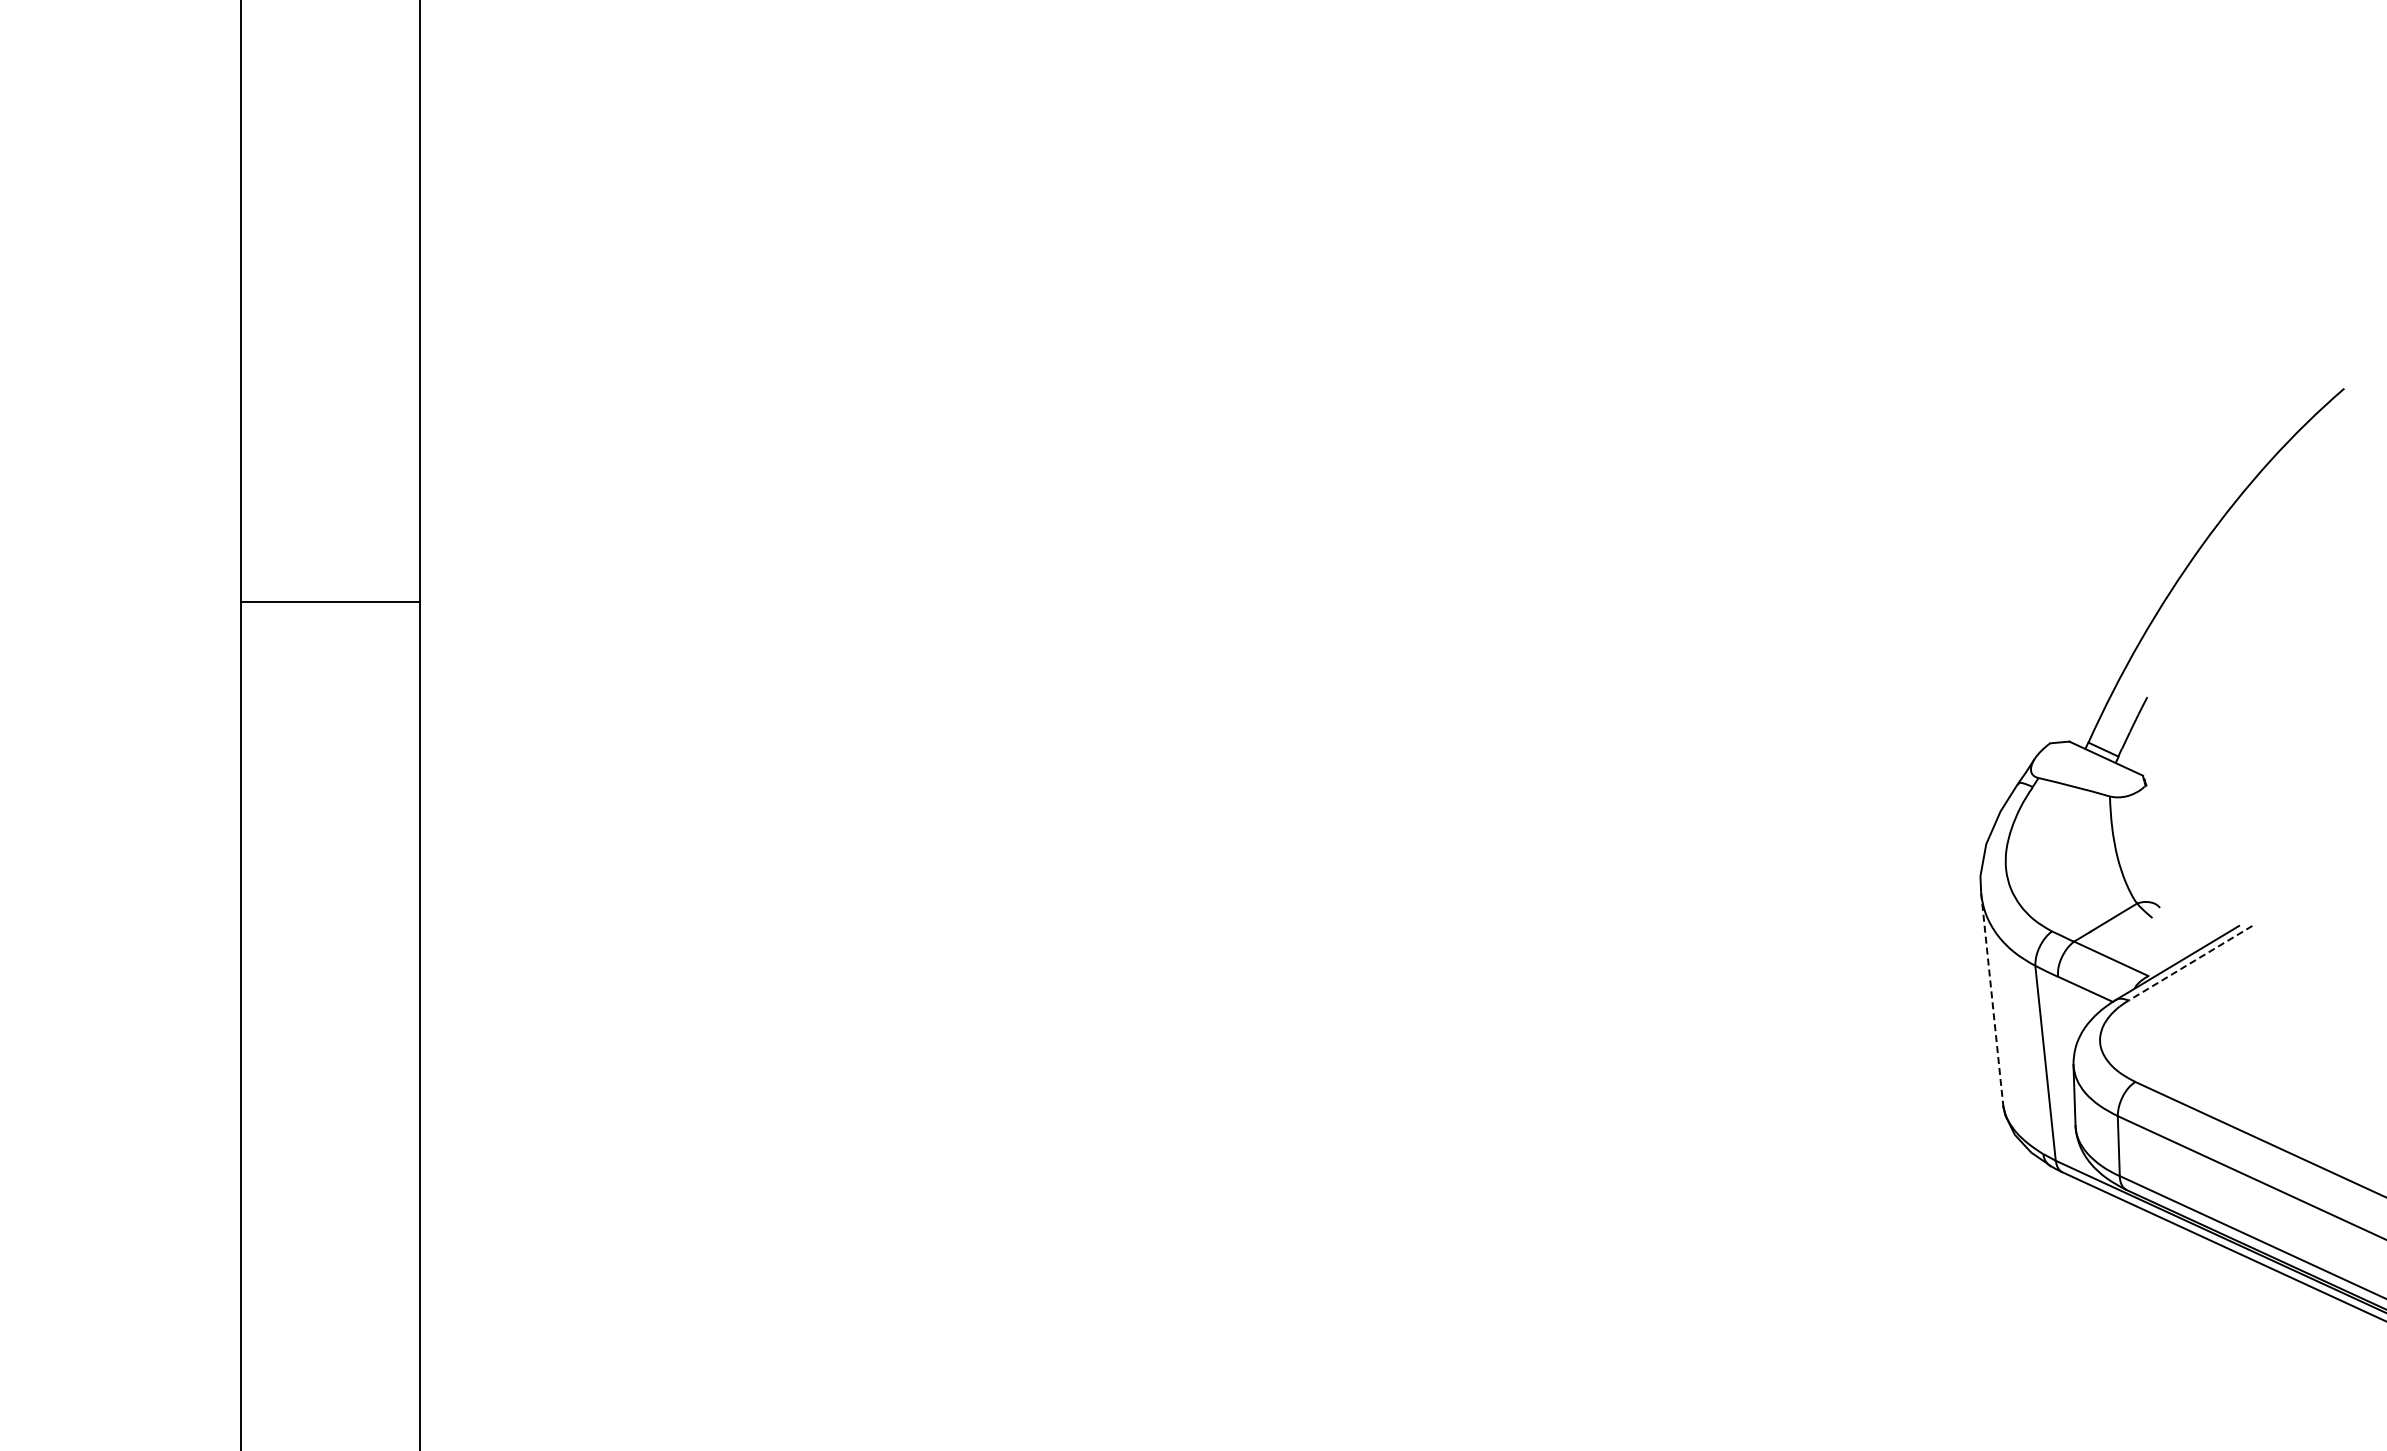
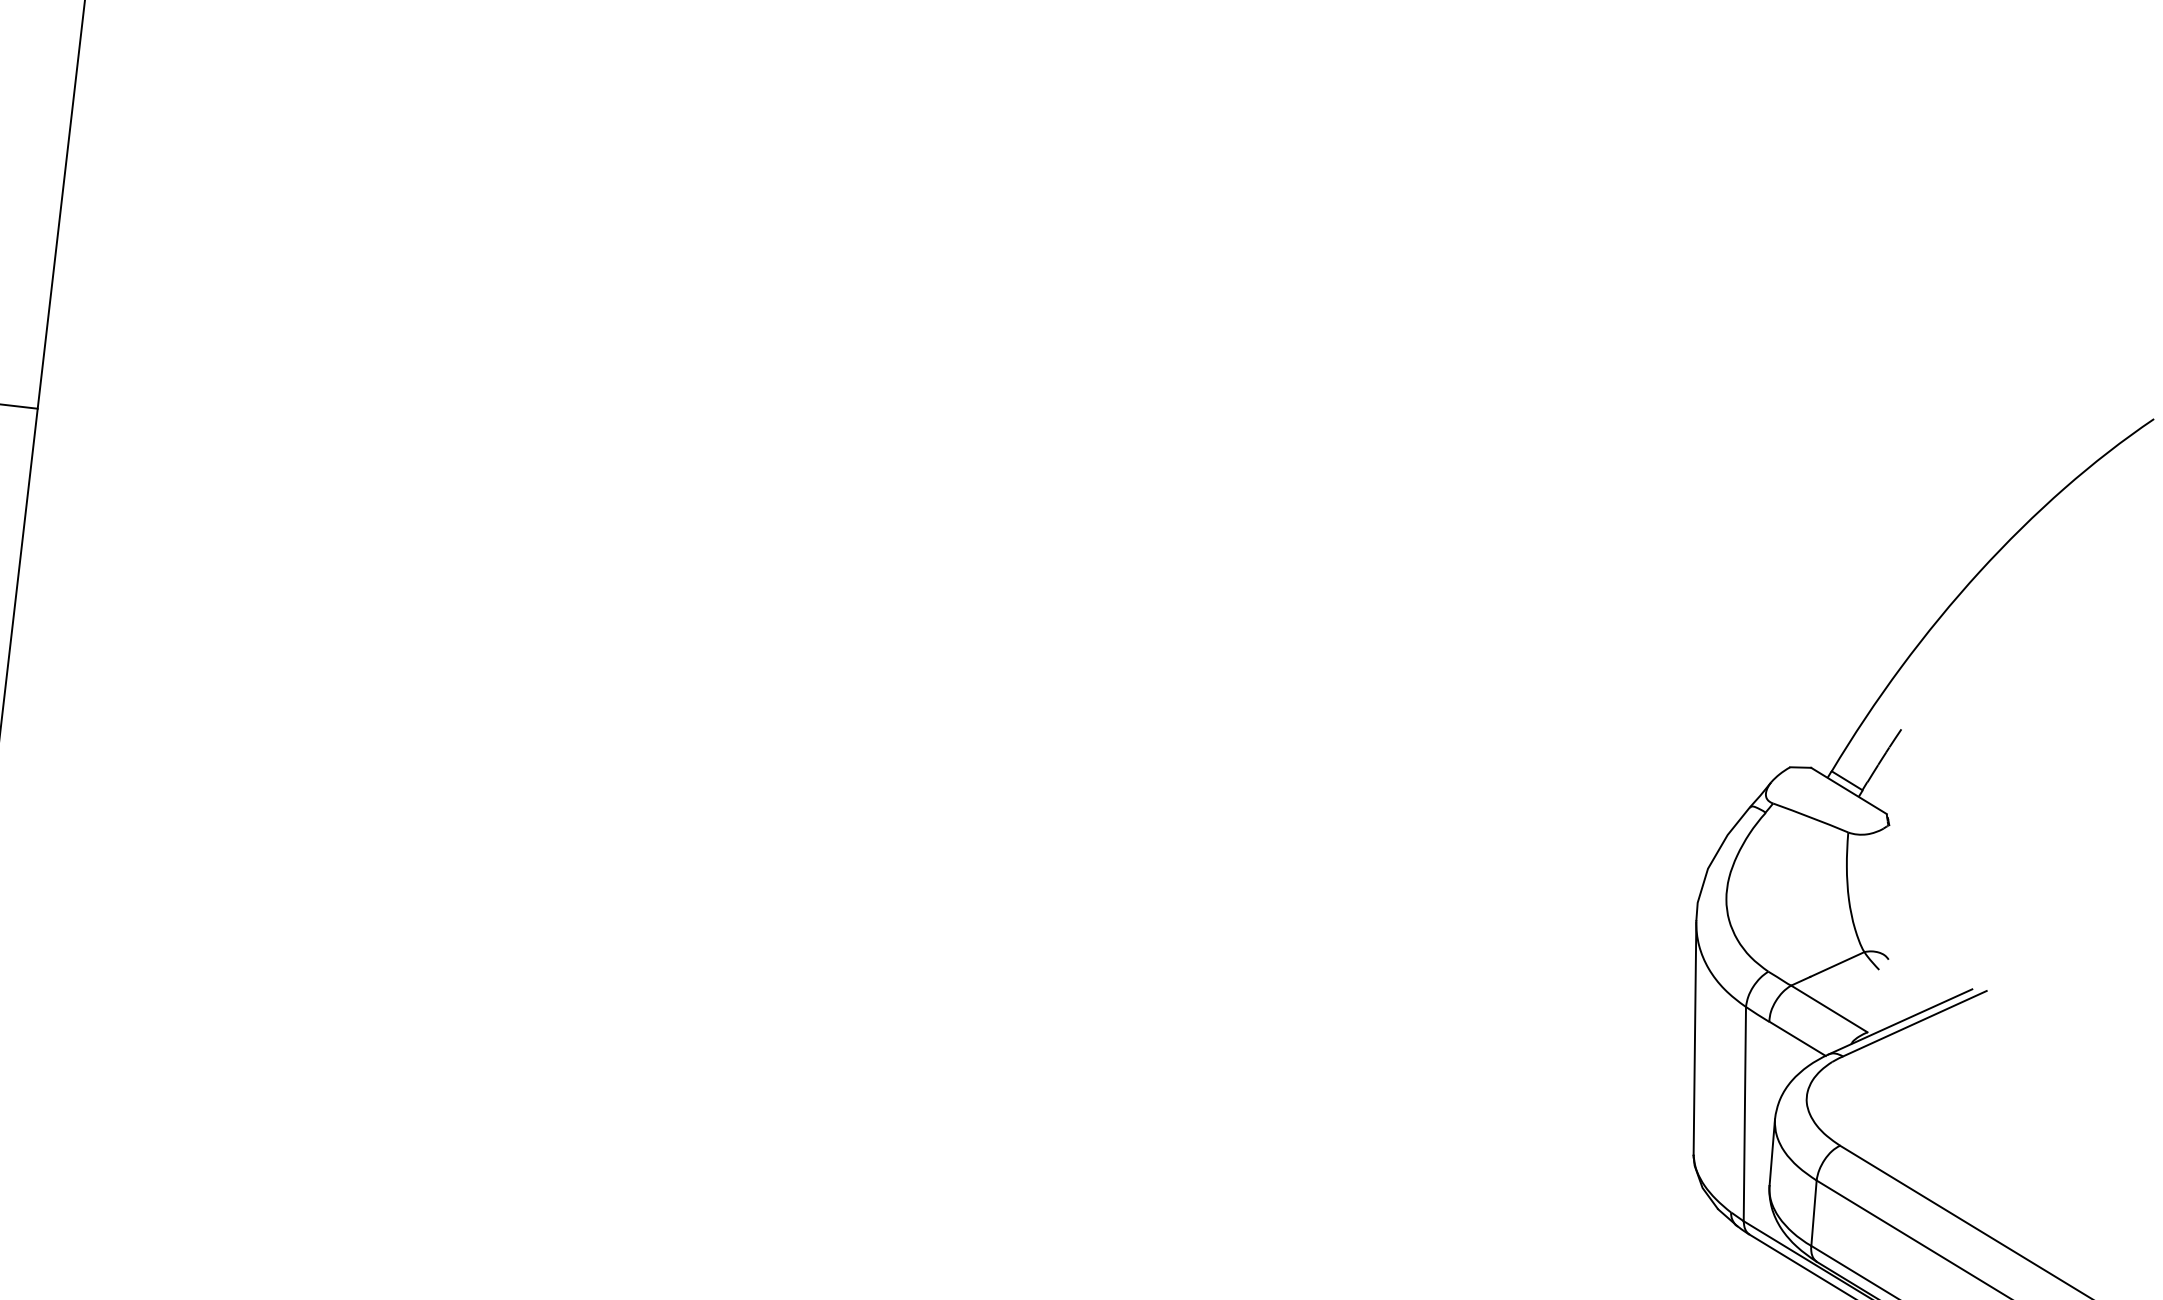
line: (2190, 963) -> (1914, 1023), dashed -> solid
line: (1992, 999) -> (1695, 1038), dashed -> solid

